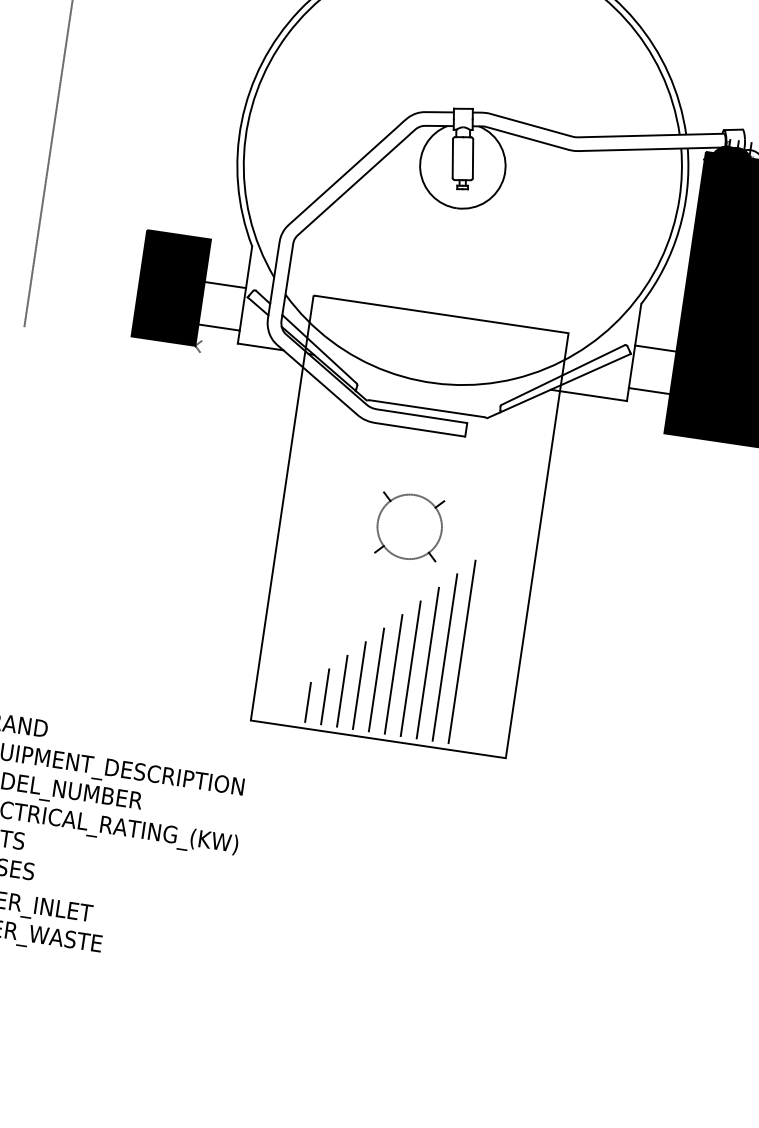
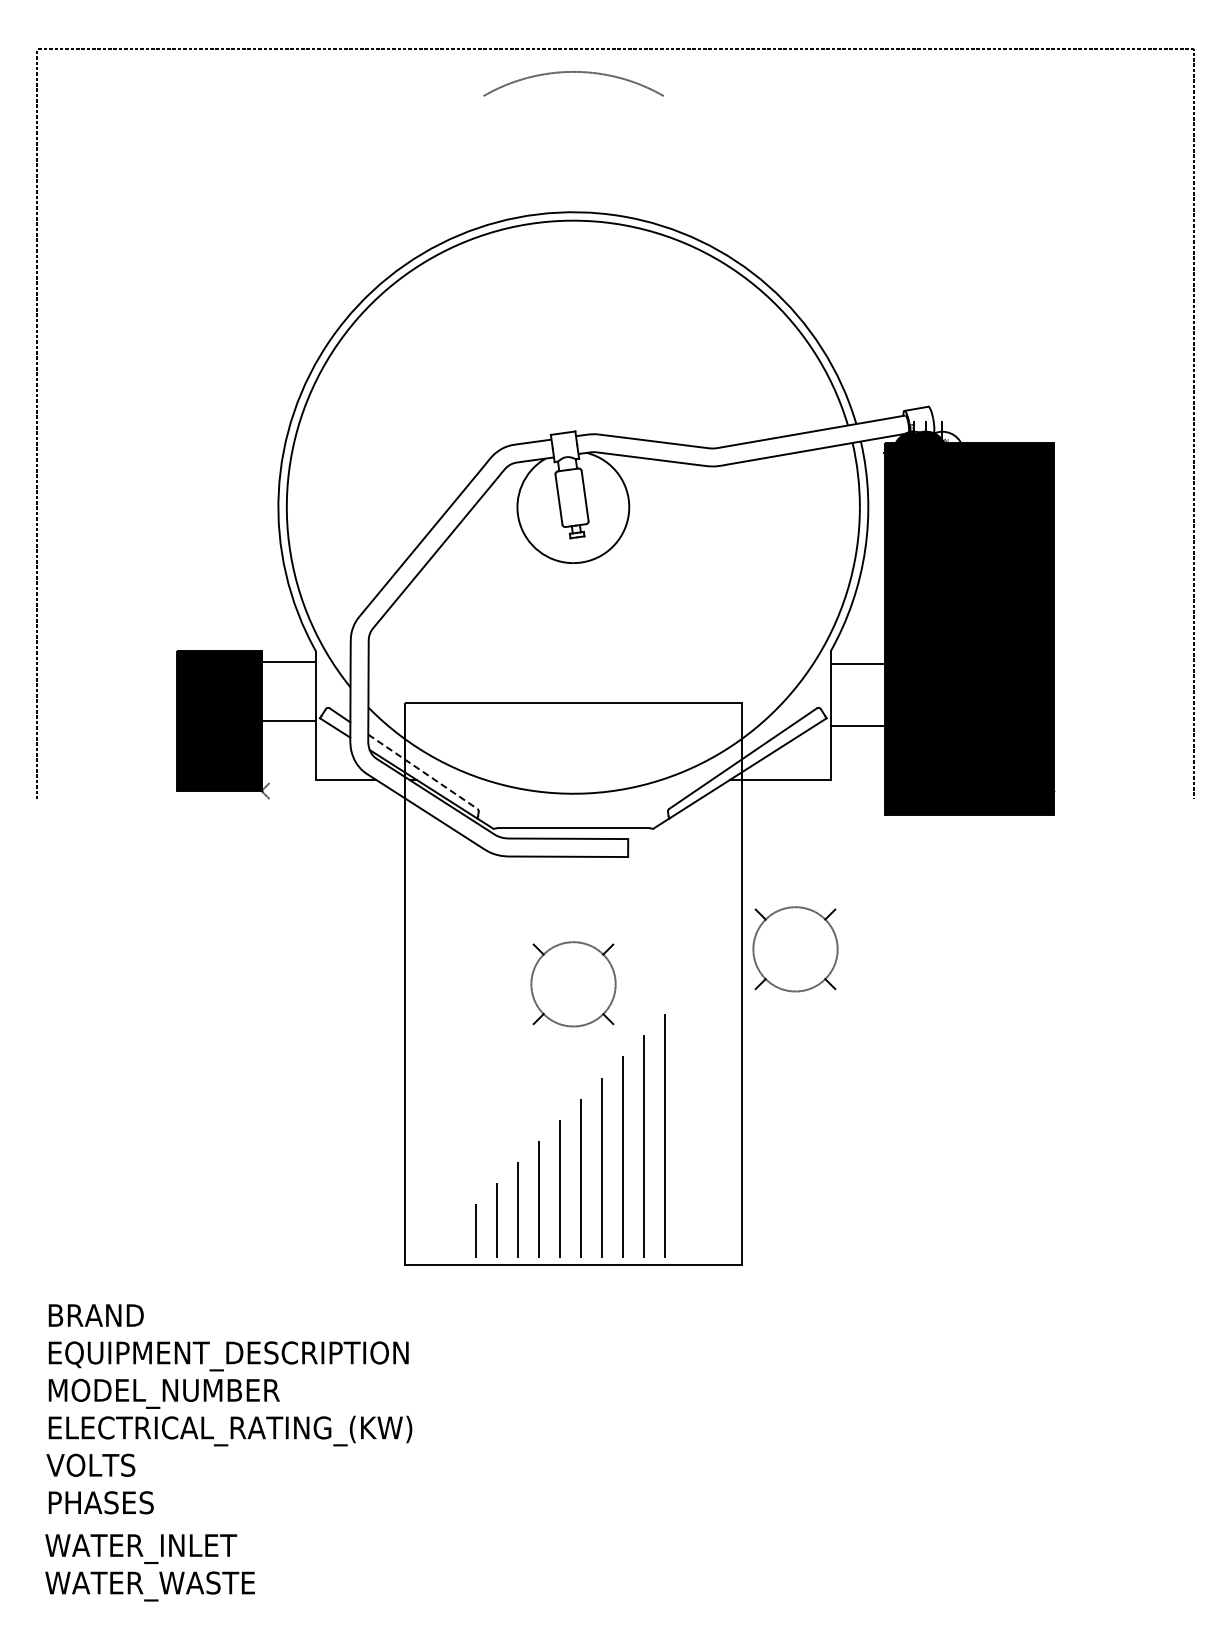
line: (225, 284) -> (288, 661), moved
line: (218, 327) -> (288, 720), moved
line: (655, 348) -> (857, 663), moved
line: (319, 349) -> (423, 772), solid -> dashed
line: (649, 390) -> (857, 725), moved
part: (581, 525) -> (795, 949), added

